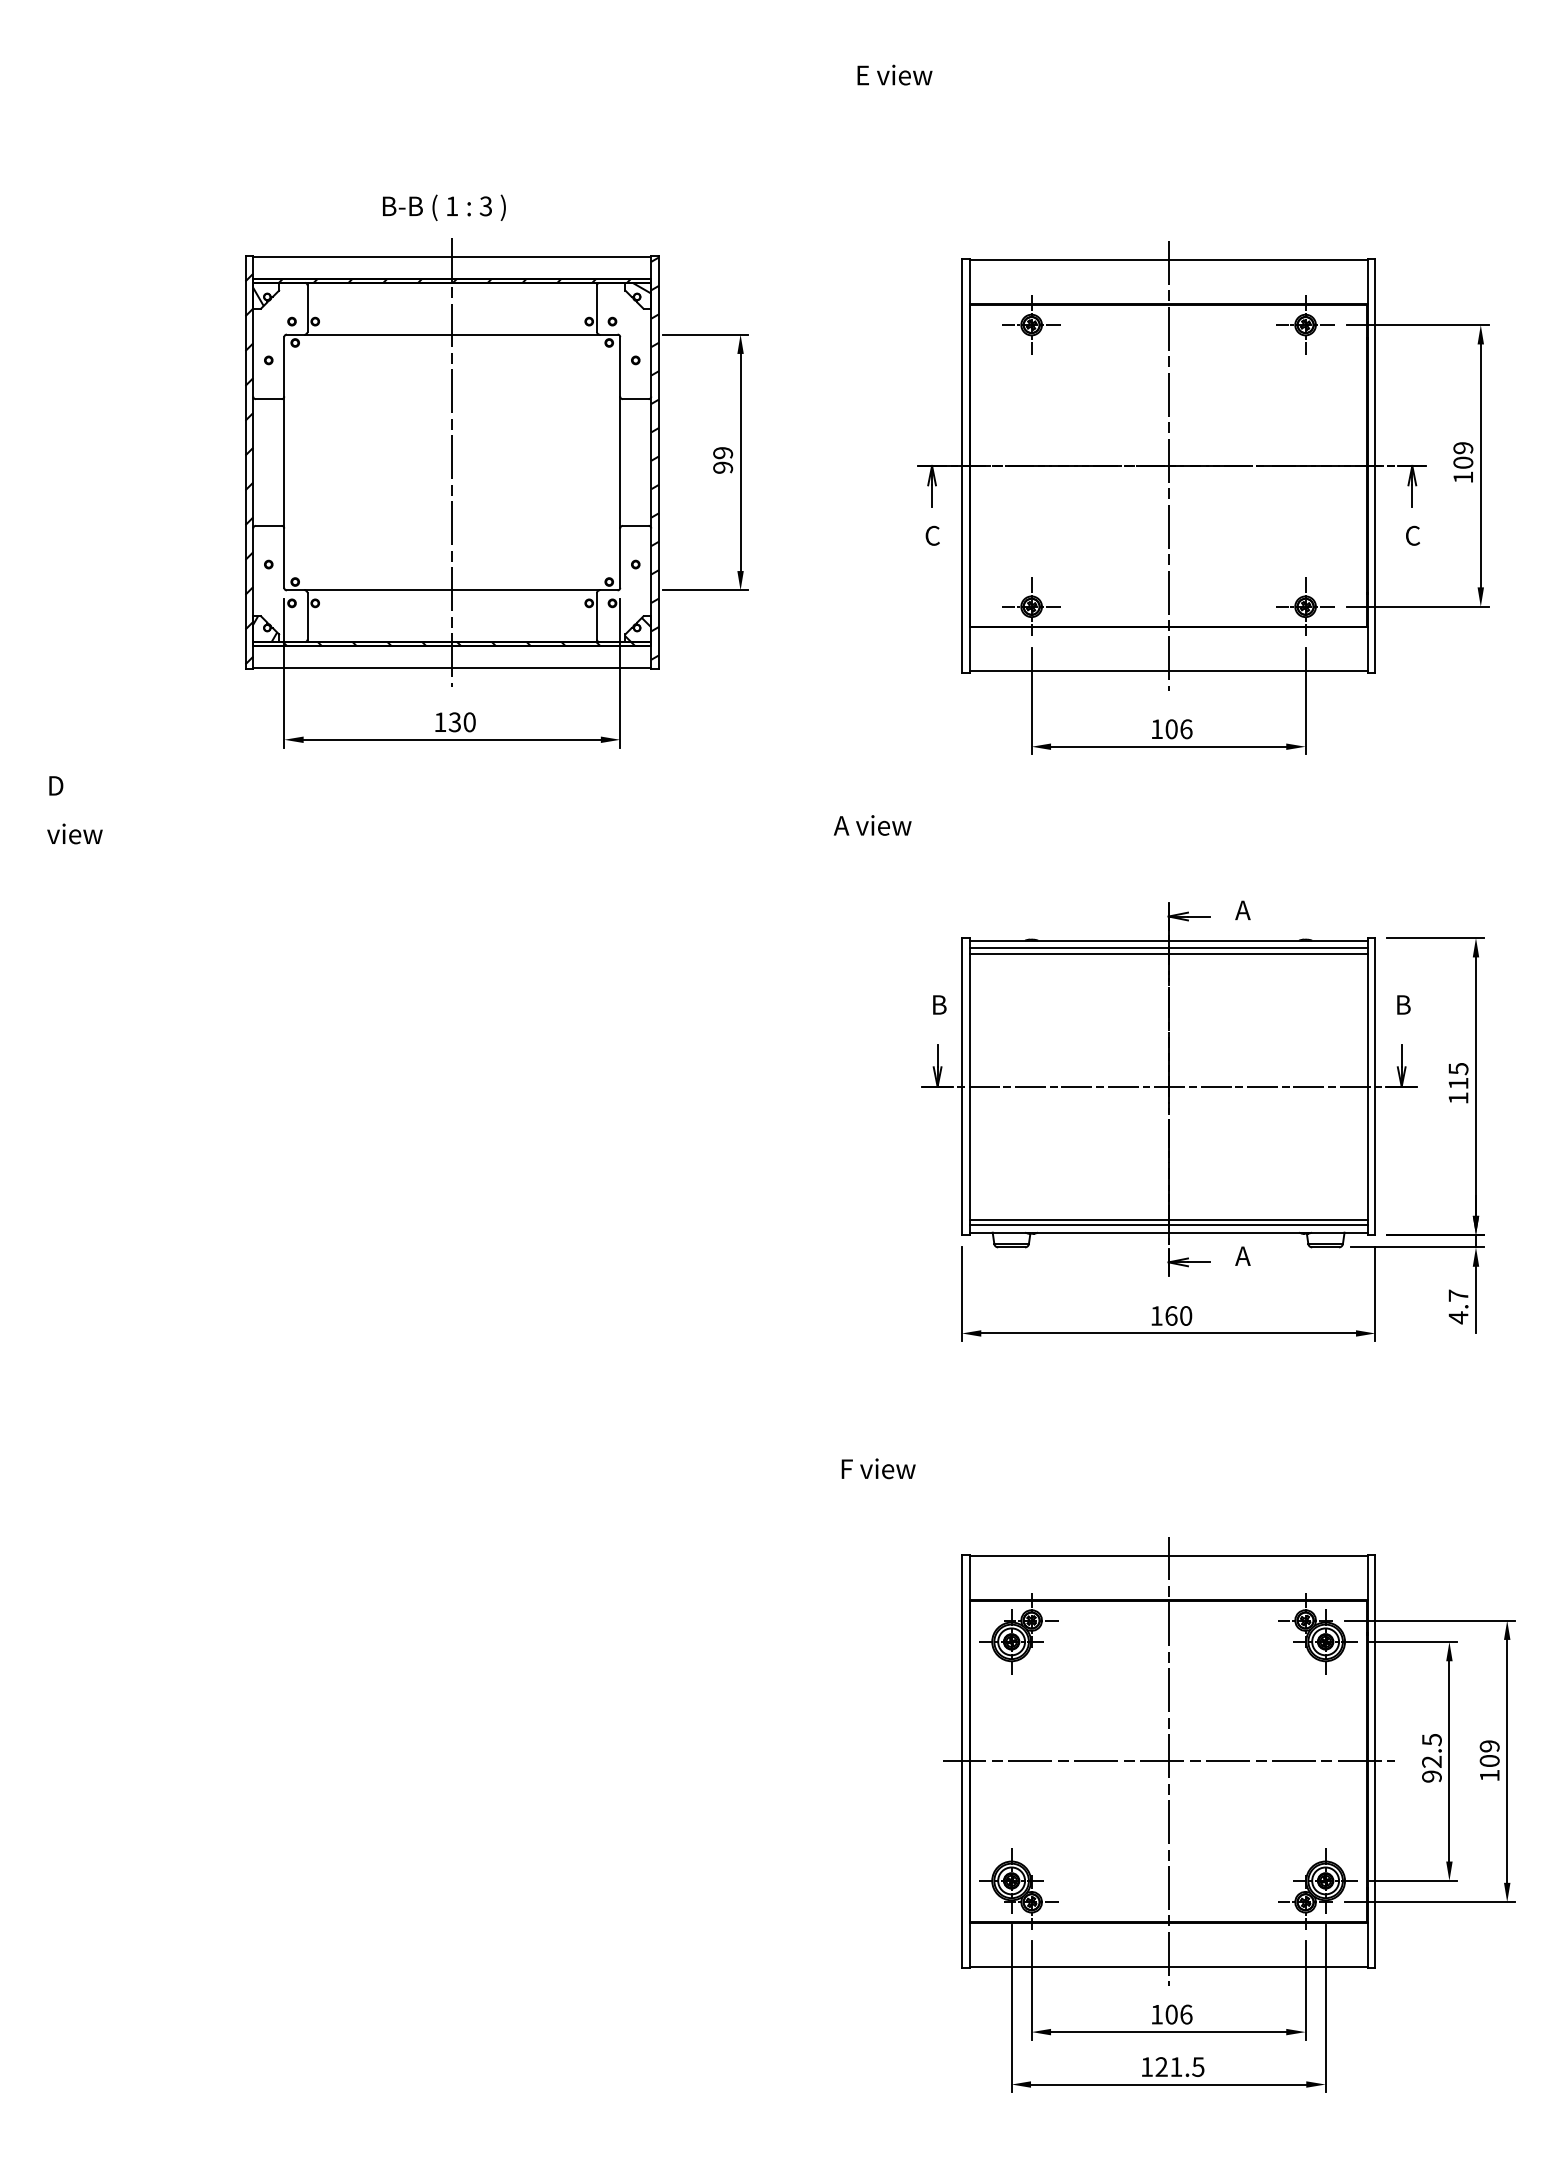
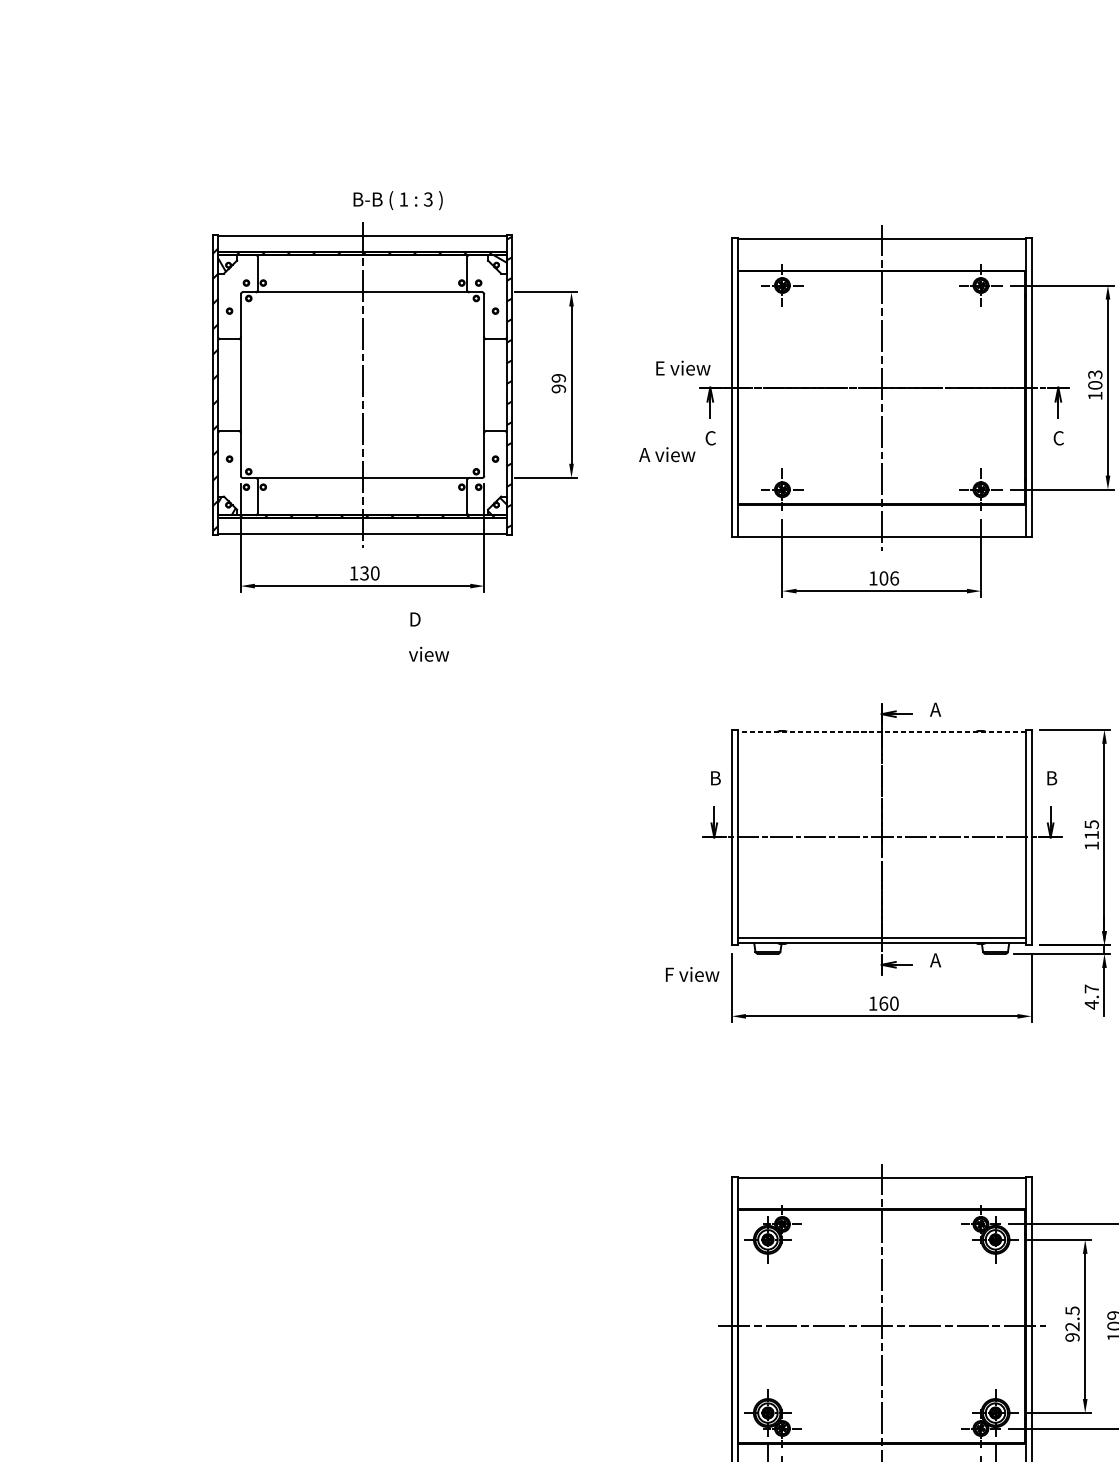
text: (894, 74) -> (683, 367), moved
text: (444, 207) -> (398, 200), moved
text: (1463, 448) -> (1095, 374), 109 -> 103
text: (74, 810) -> (428, 637), moved
text: (872, 825) -> (667, 454), moved
line: (1168, 940) -> (881, 731), solid -> dashed
line: (1168, 948) -> (881, 737), removed
line: (1168, 953) -> (881, 740), removed
line: (1168, 1219) -> (881, 933), removed
text: (878, 1468) -> (692, 974), moved

